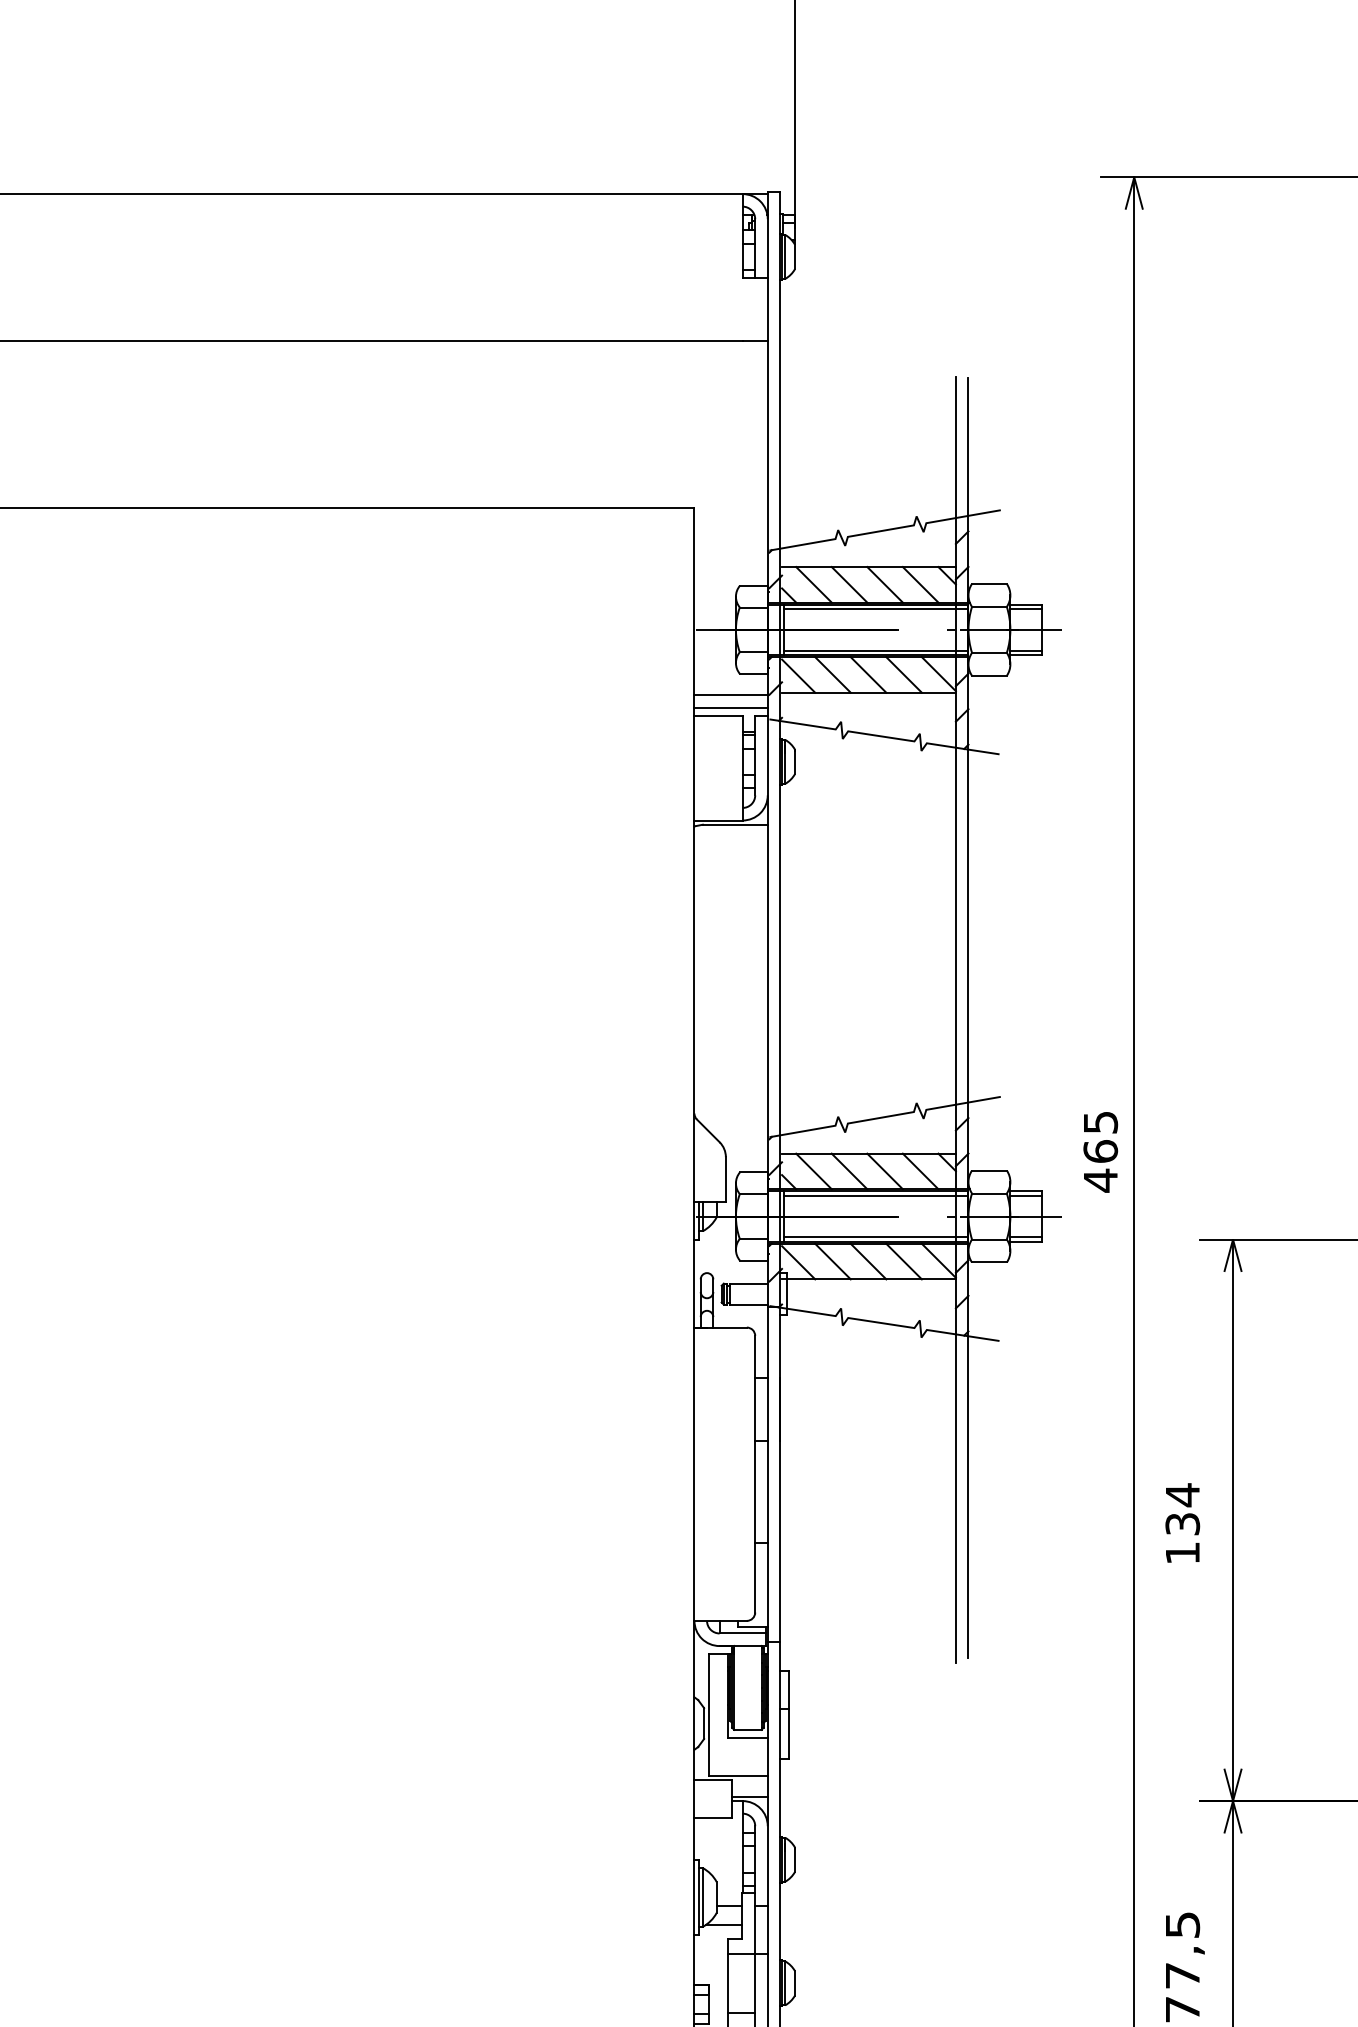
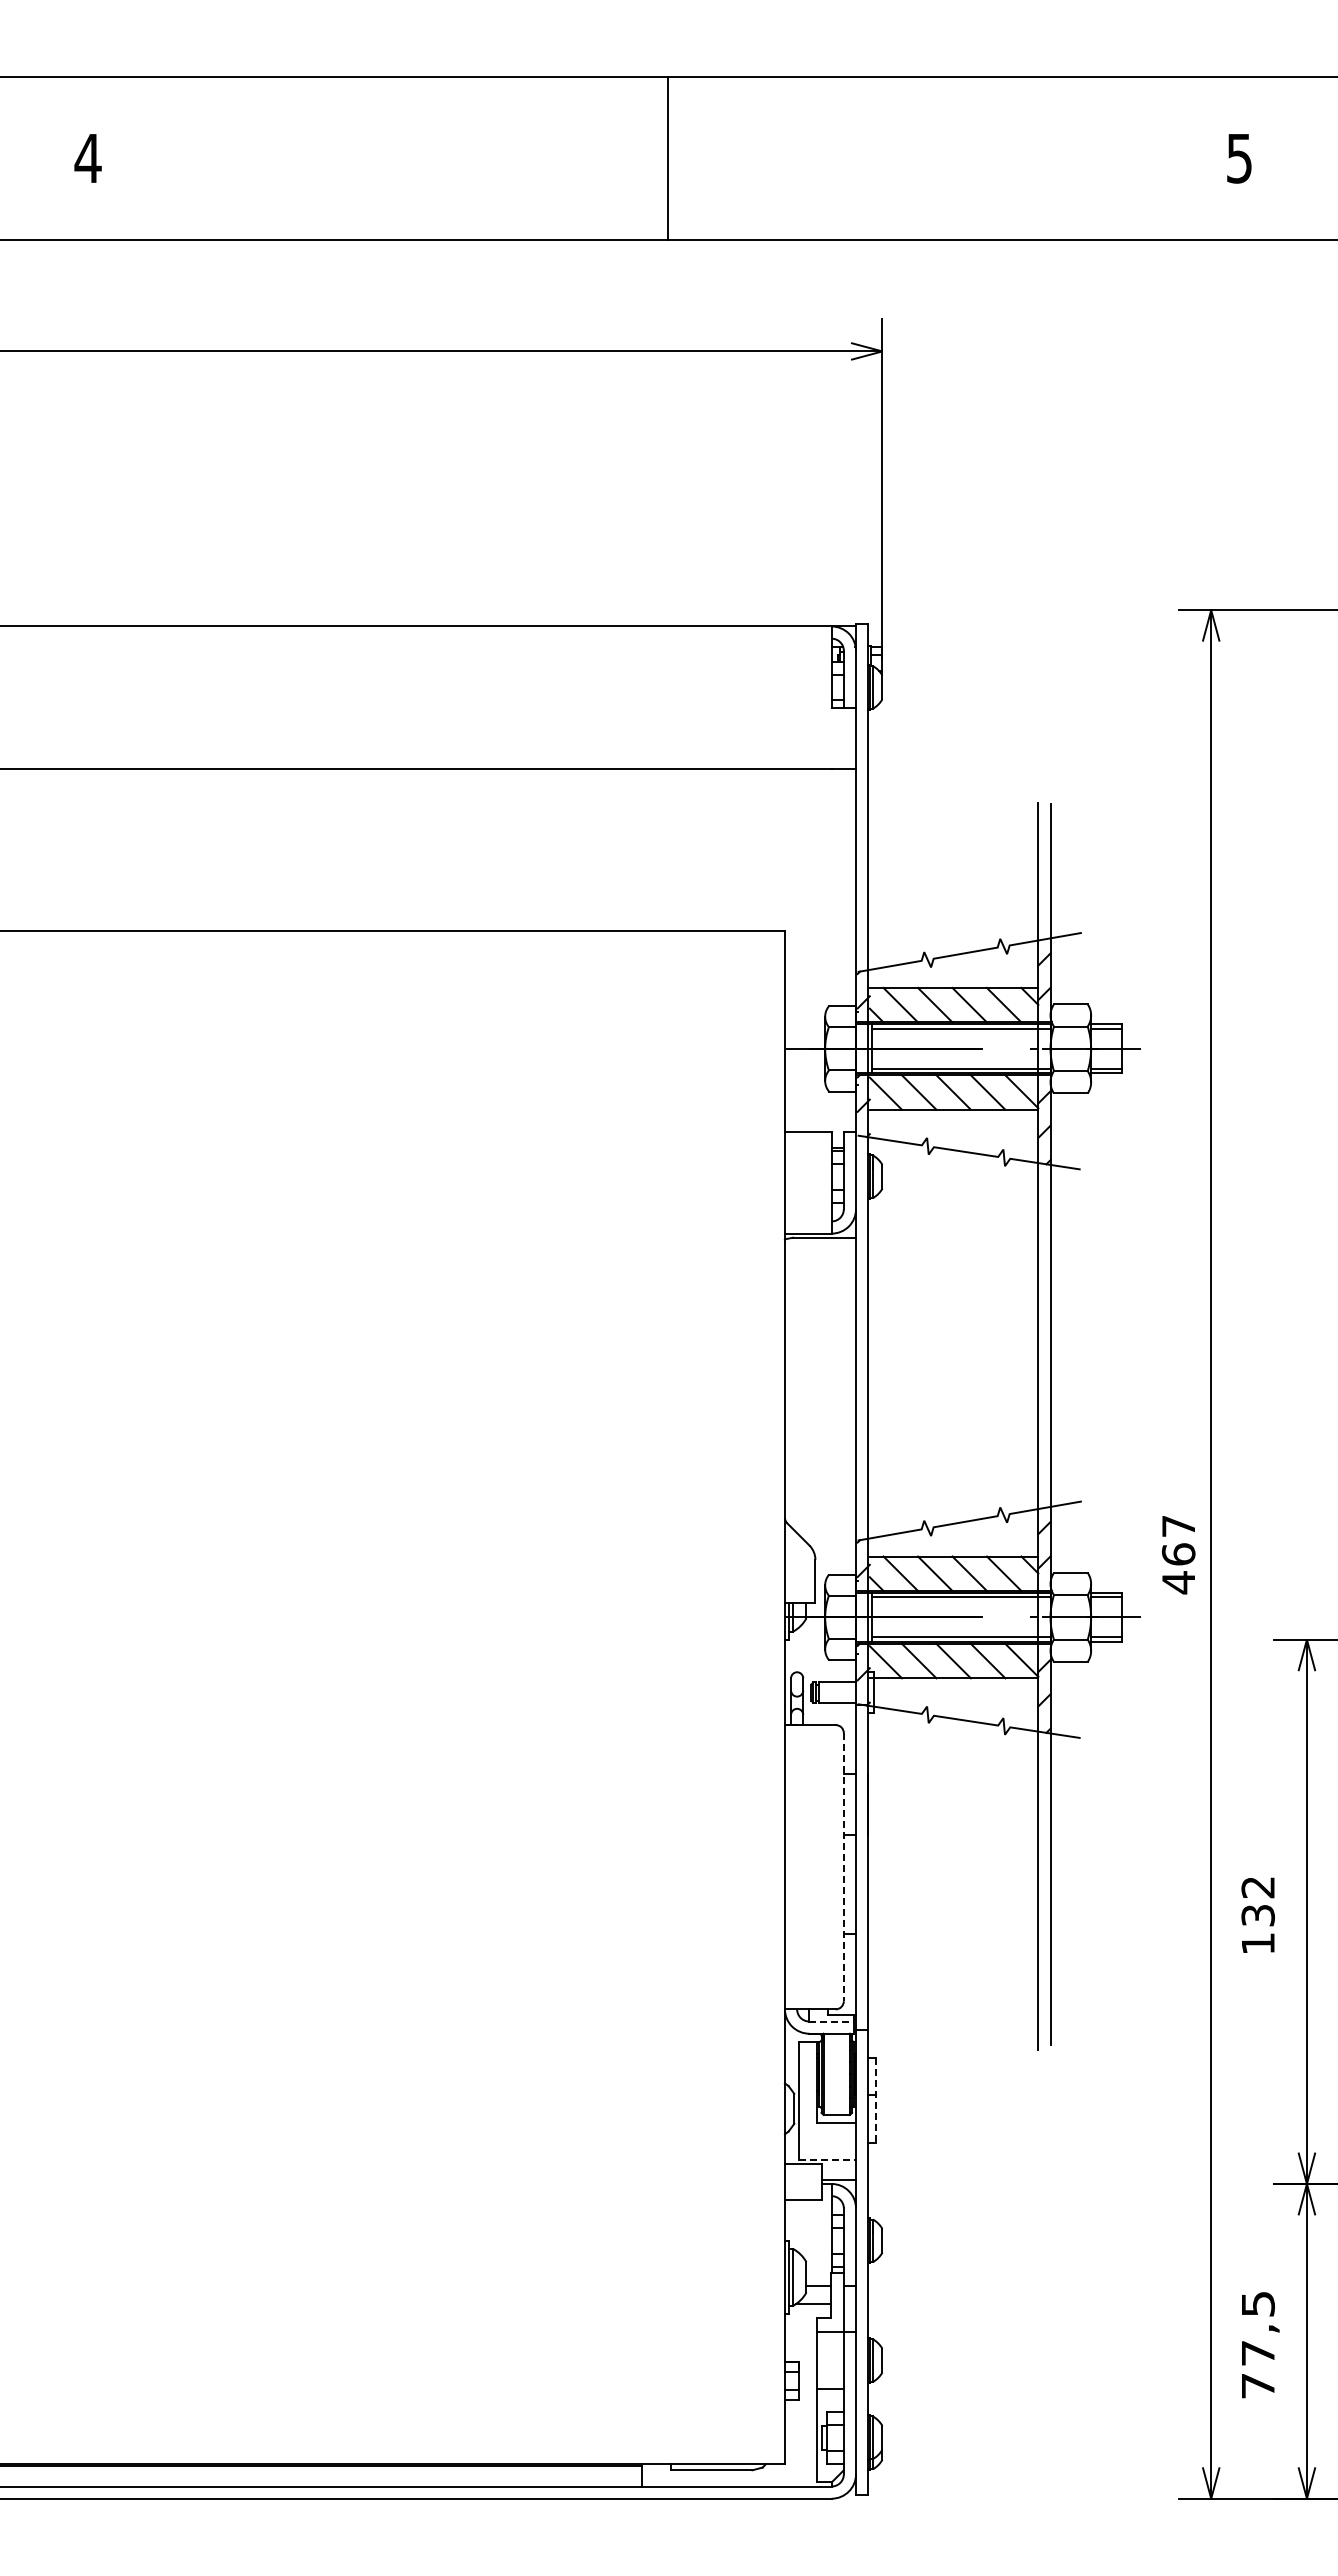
line: (731, 695) -> (820, 1112), removed
line: (731, 707) -> (820, 1124), removed
text: (1100, 1122) -> (1178, 1526), 465 -> 467
line: (754, 1474) -> (843, 1867), solid -> dashed
text: (1182, 1495) -> (1257, 1887), 134 -> 132
line: (743, 1633) -> (832, 2021), solid -> dashed
line: (788, 1714) -> (876, 2100), solid -> dashed
line: (739, 1775) -> (828, 2159), solid -> dashed

